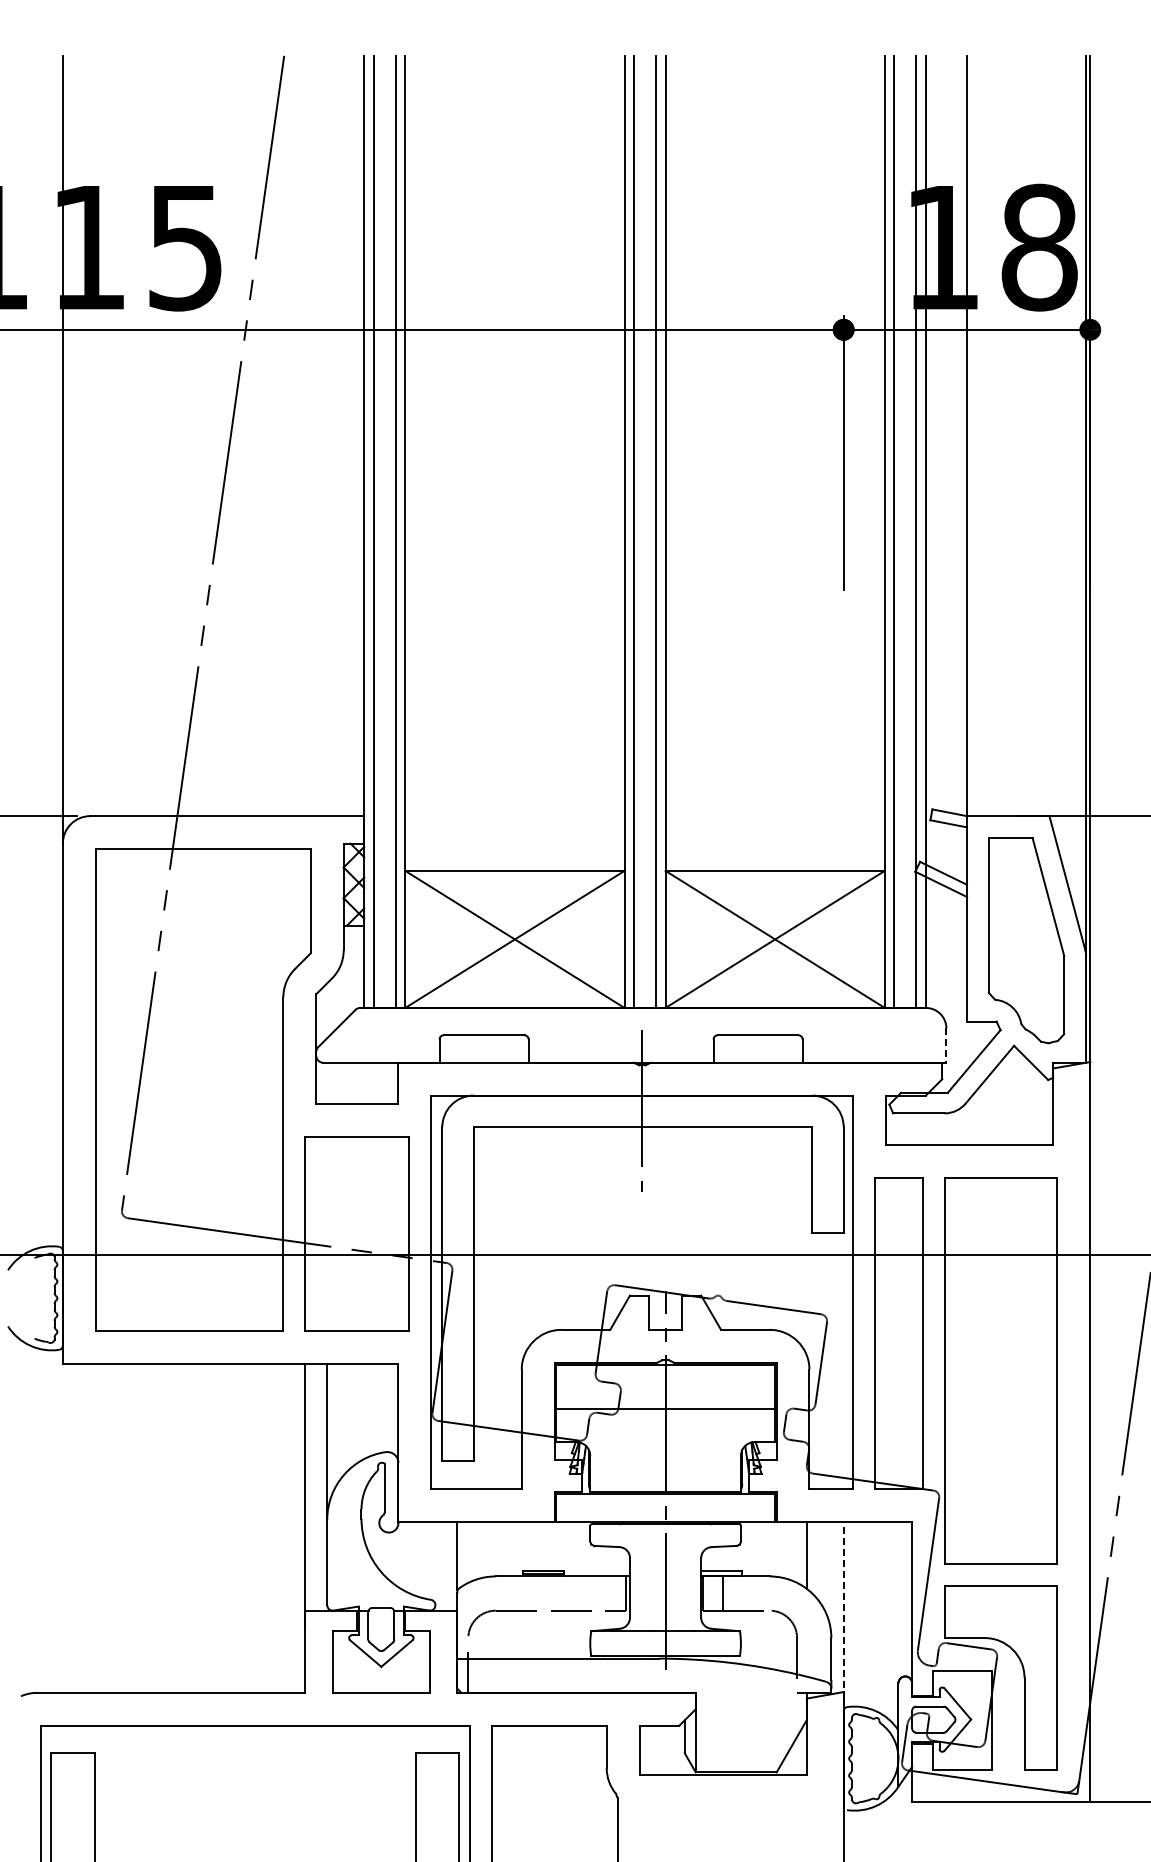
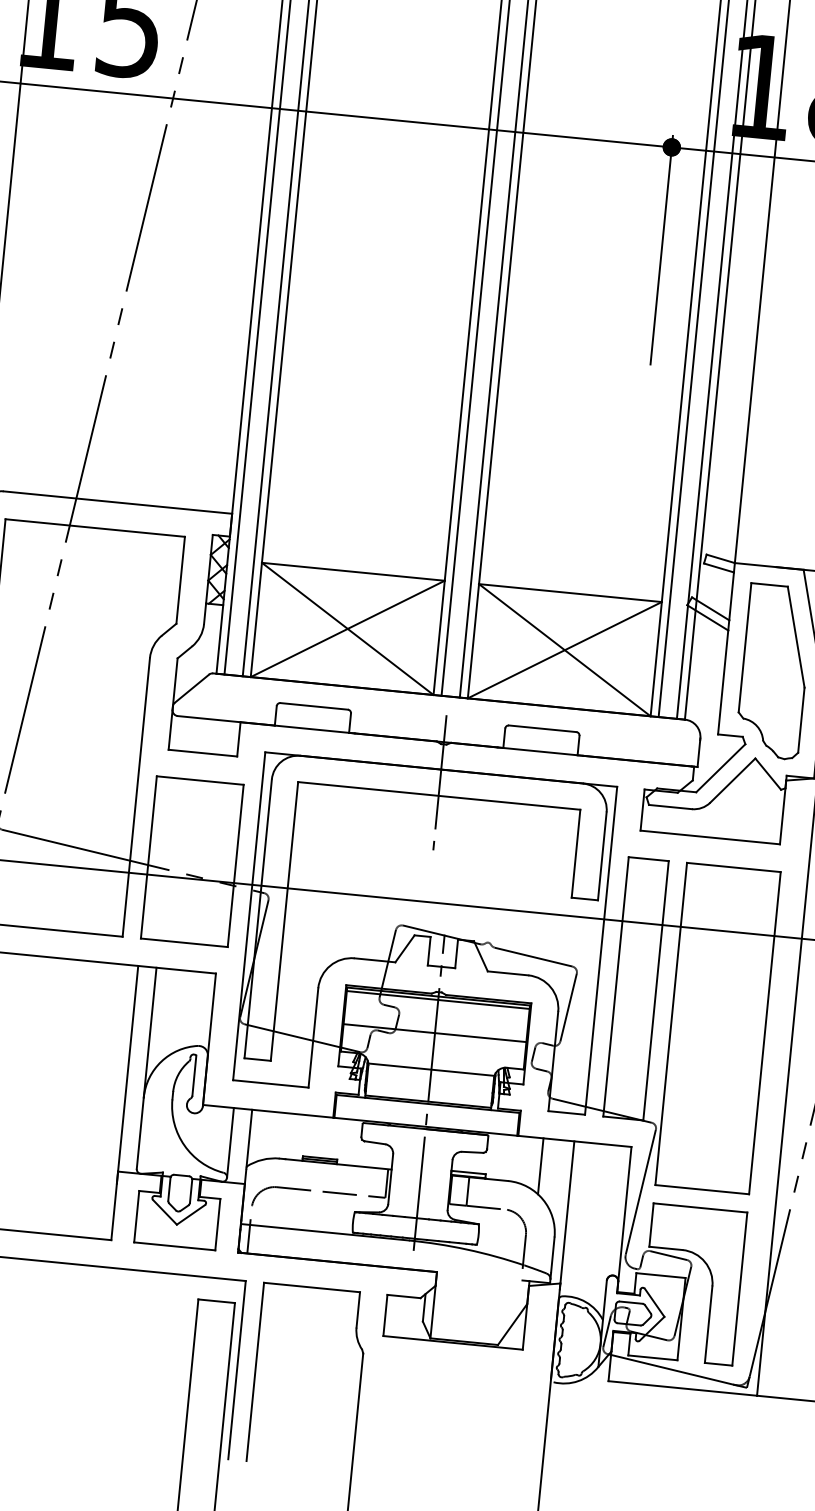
line: (946, 1046) -> (698, 753), dashed -> solid
line: (665, 1369) -> (438, 999), added
line: (665, 1453) -> (431, 1069), added
line: (435, 1563) -> (230, 1142), added
line: (843, 1610) -> (566, 1215), dashed -> solid

